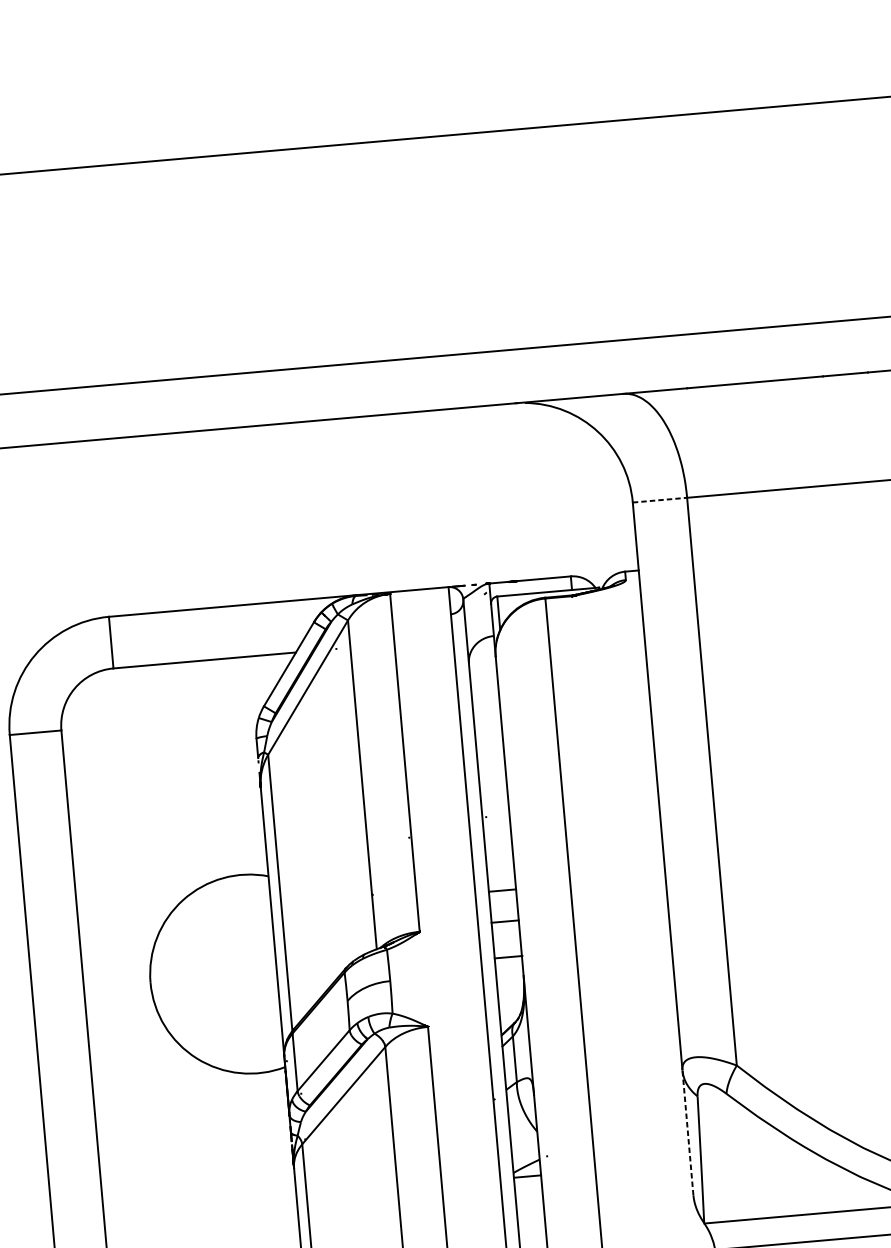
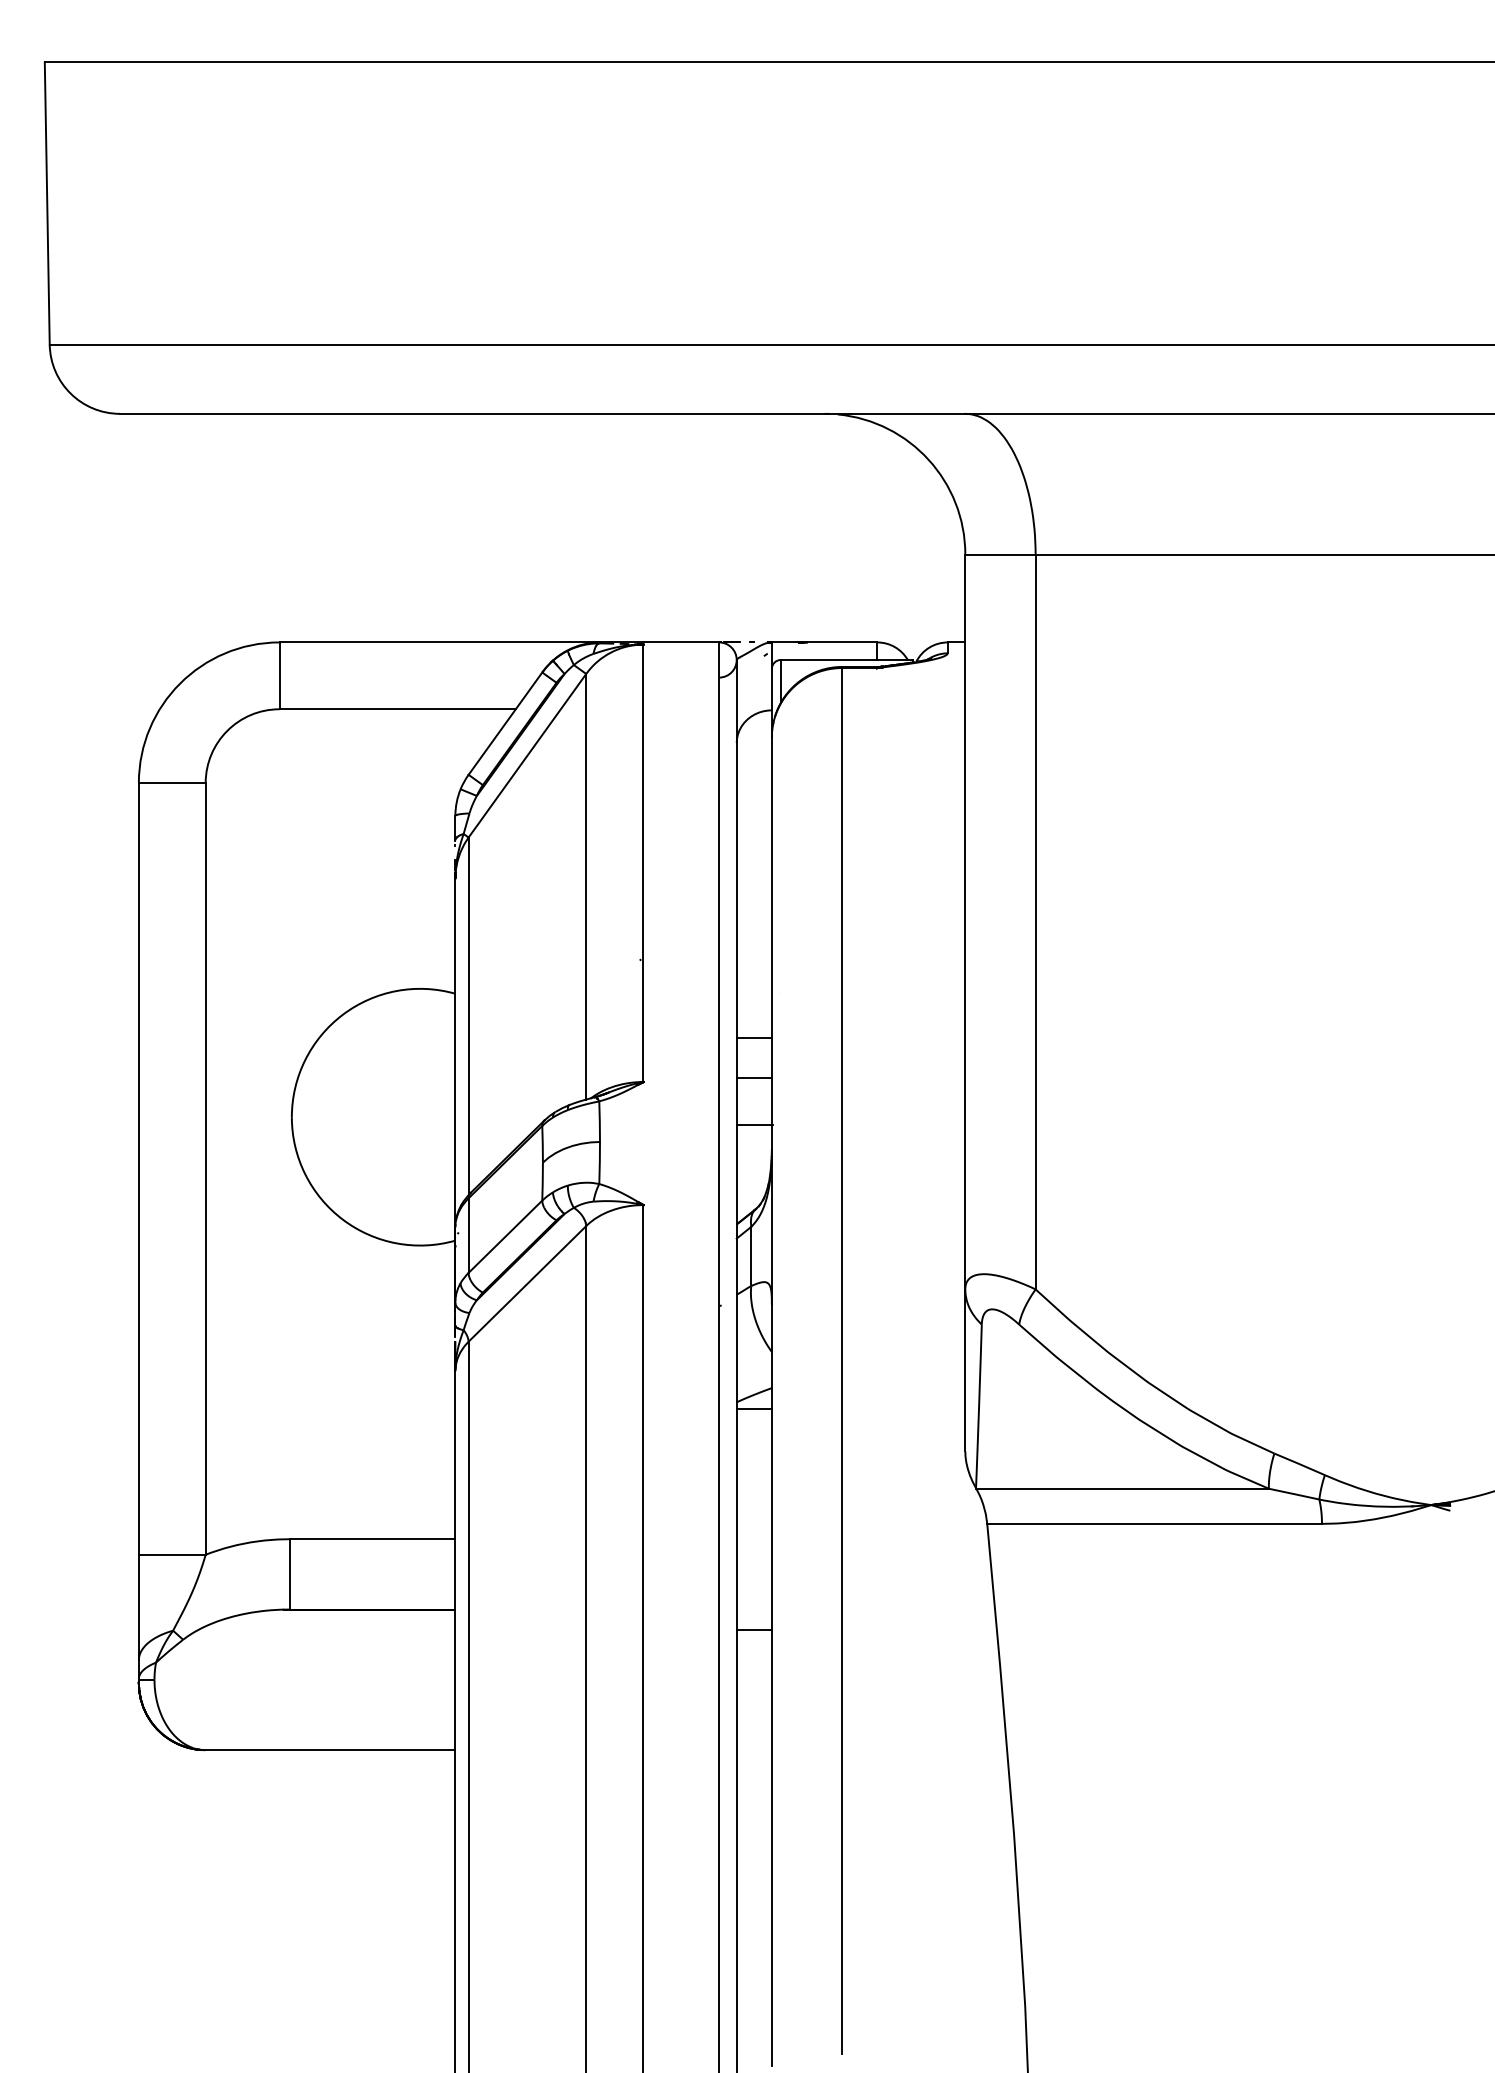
line: (659, 500) -> (1000, 554), dashed -> solid
line: (688, 1132) -> (965, 1370), dashed -> solid

